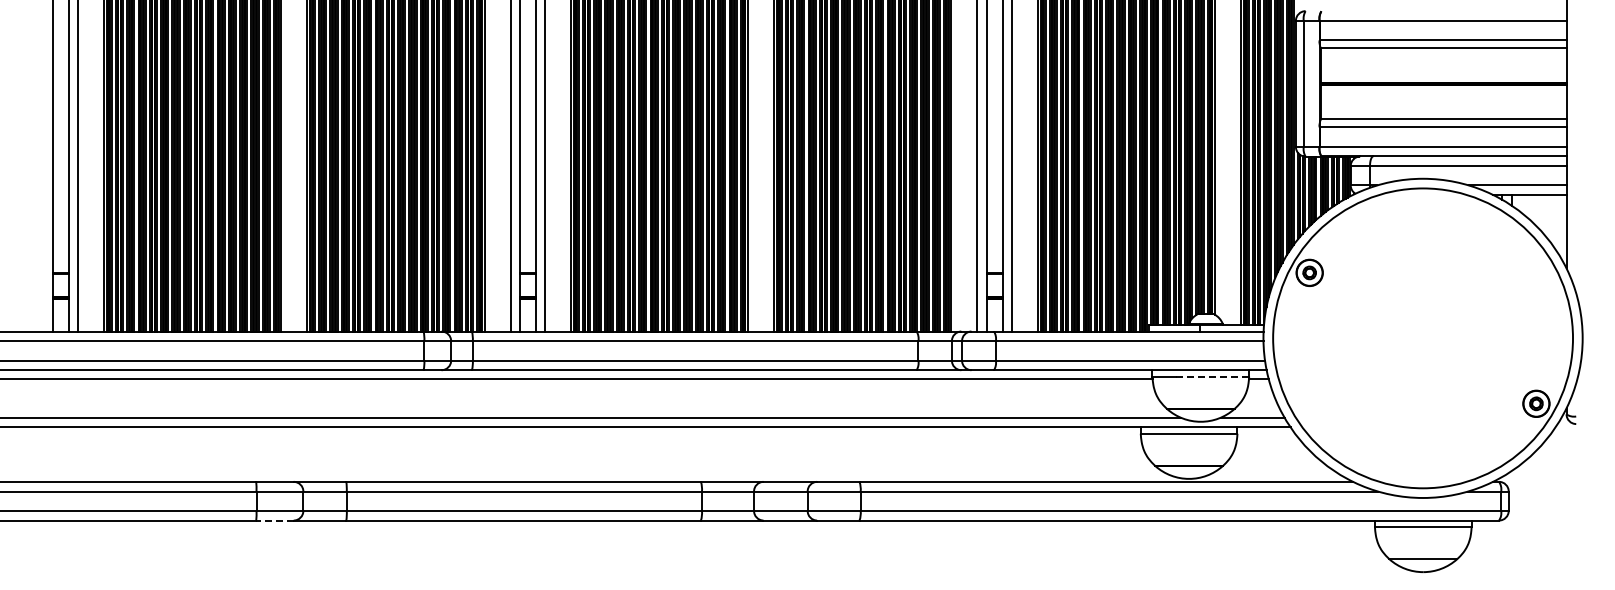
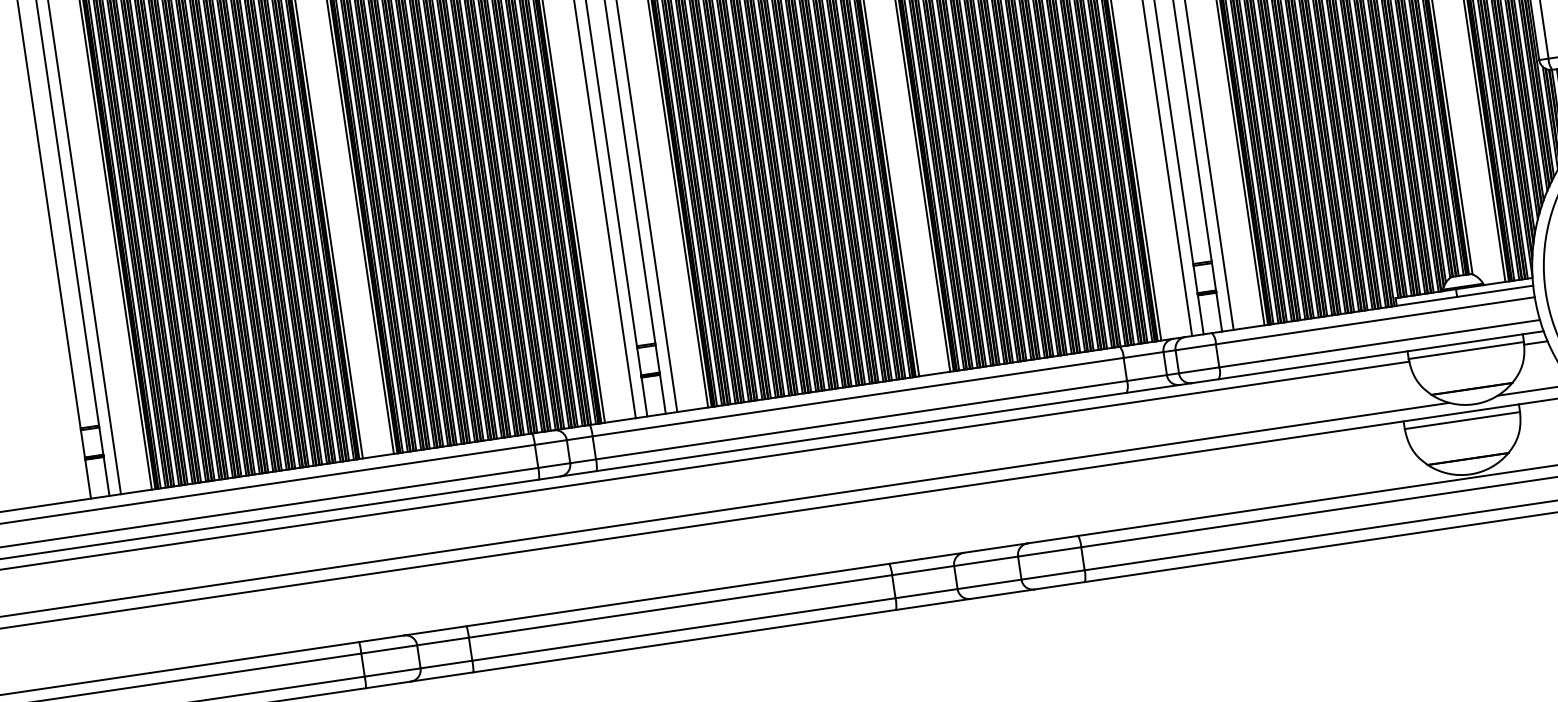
line: (1212, 376) -> (1480, 348), dashed -> solid
line: (274, 520) -> (387, 684), dashed -> solid

